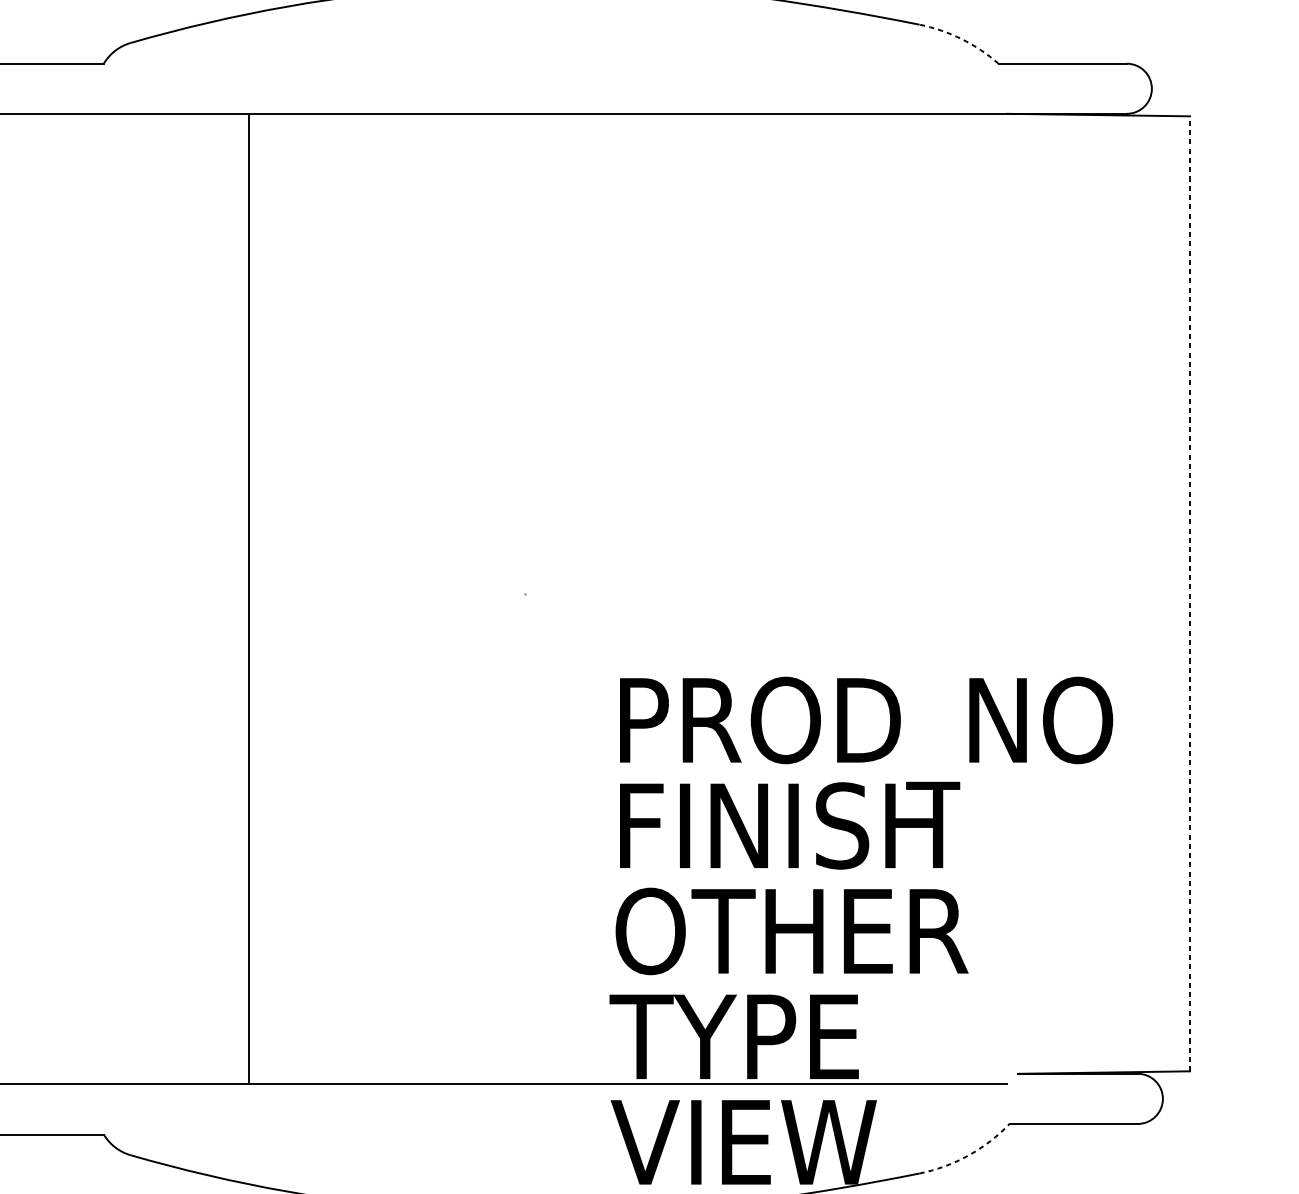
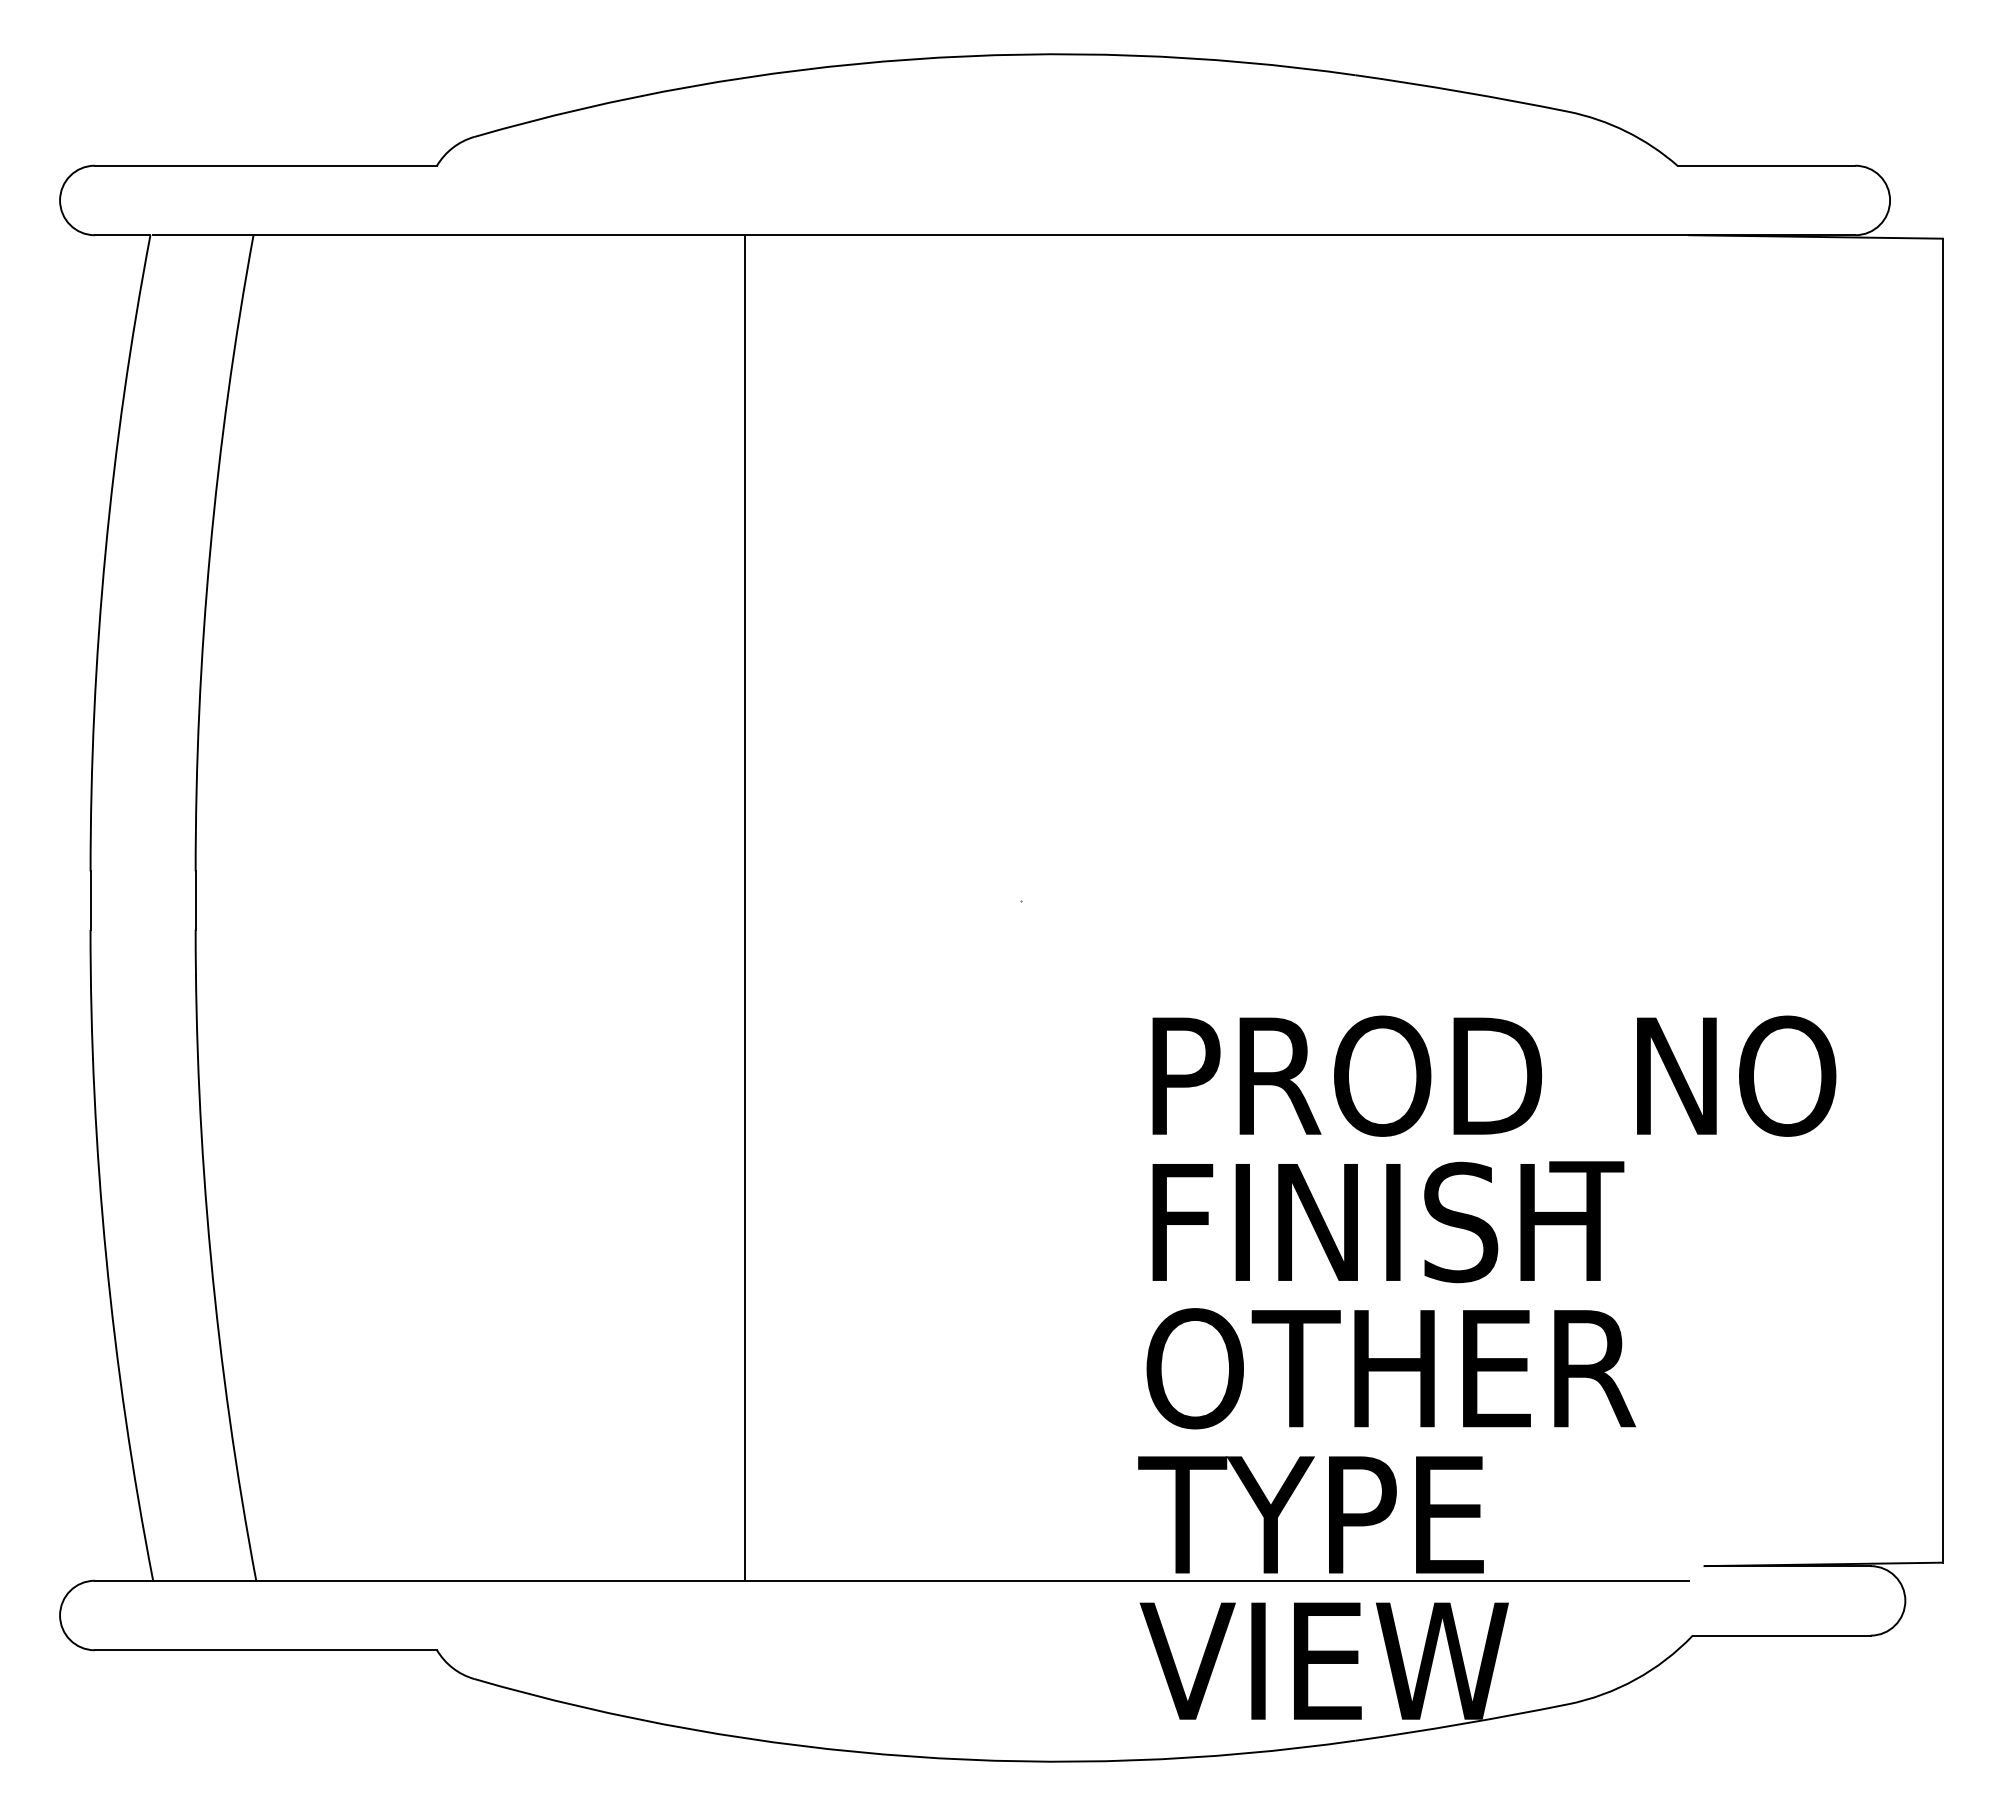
arc: (961, 39) -> (1626, 131), dashed -> solid
line: (1189, 593) -> (1942, 900), dashed -> solid
line: (249, 598) -> (745, 907), moved
arc: (968, 1155) -> (1635, 1679), dashed -> solid

